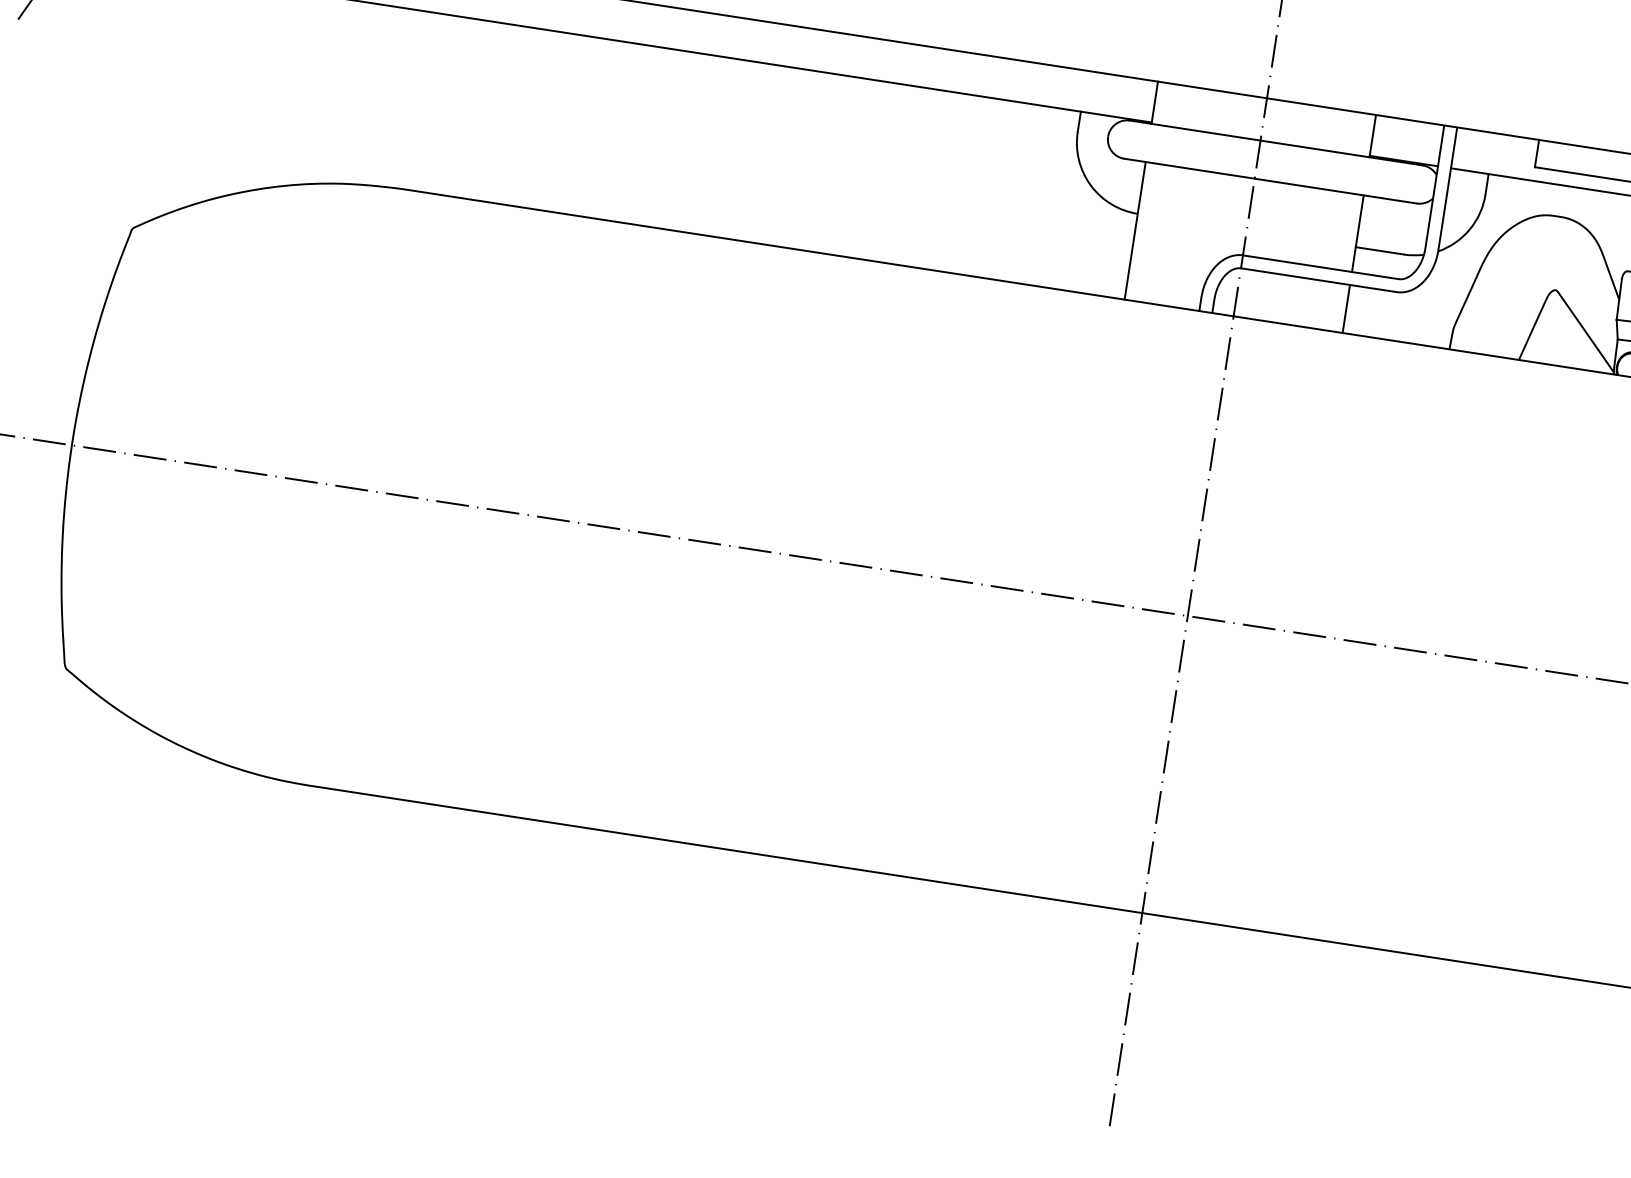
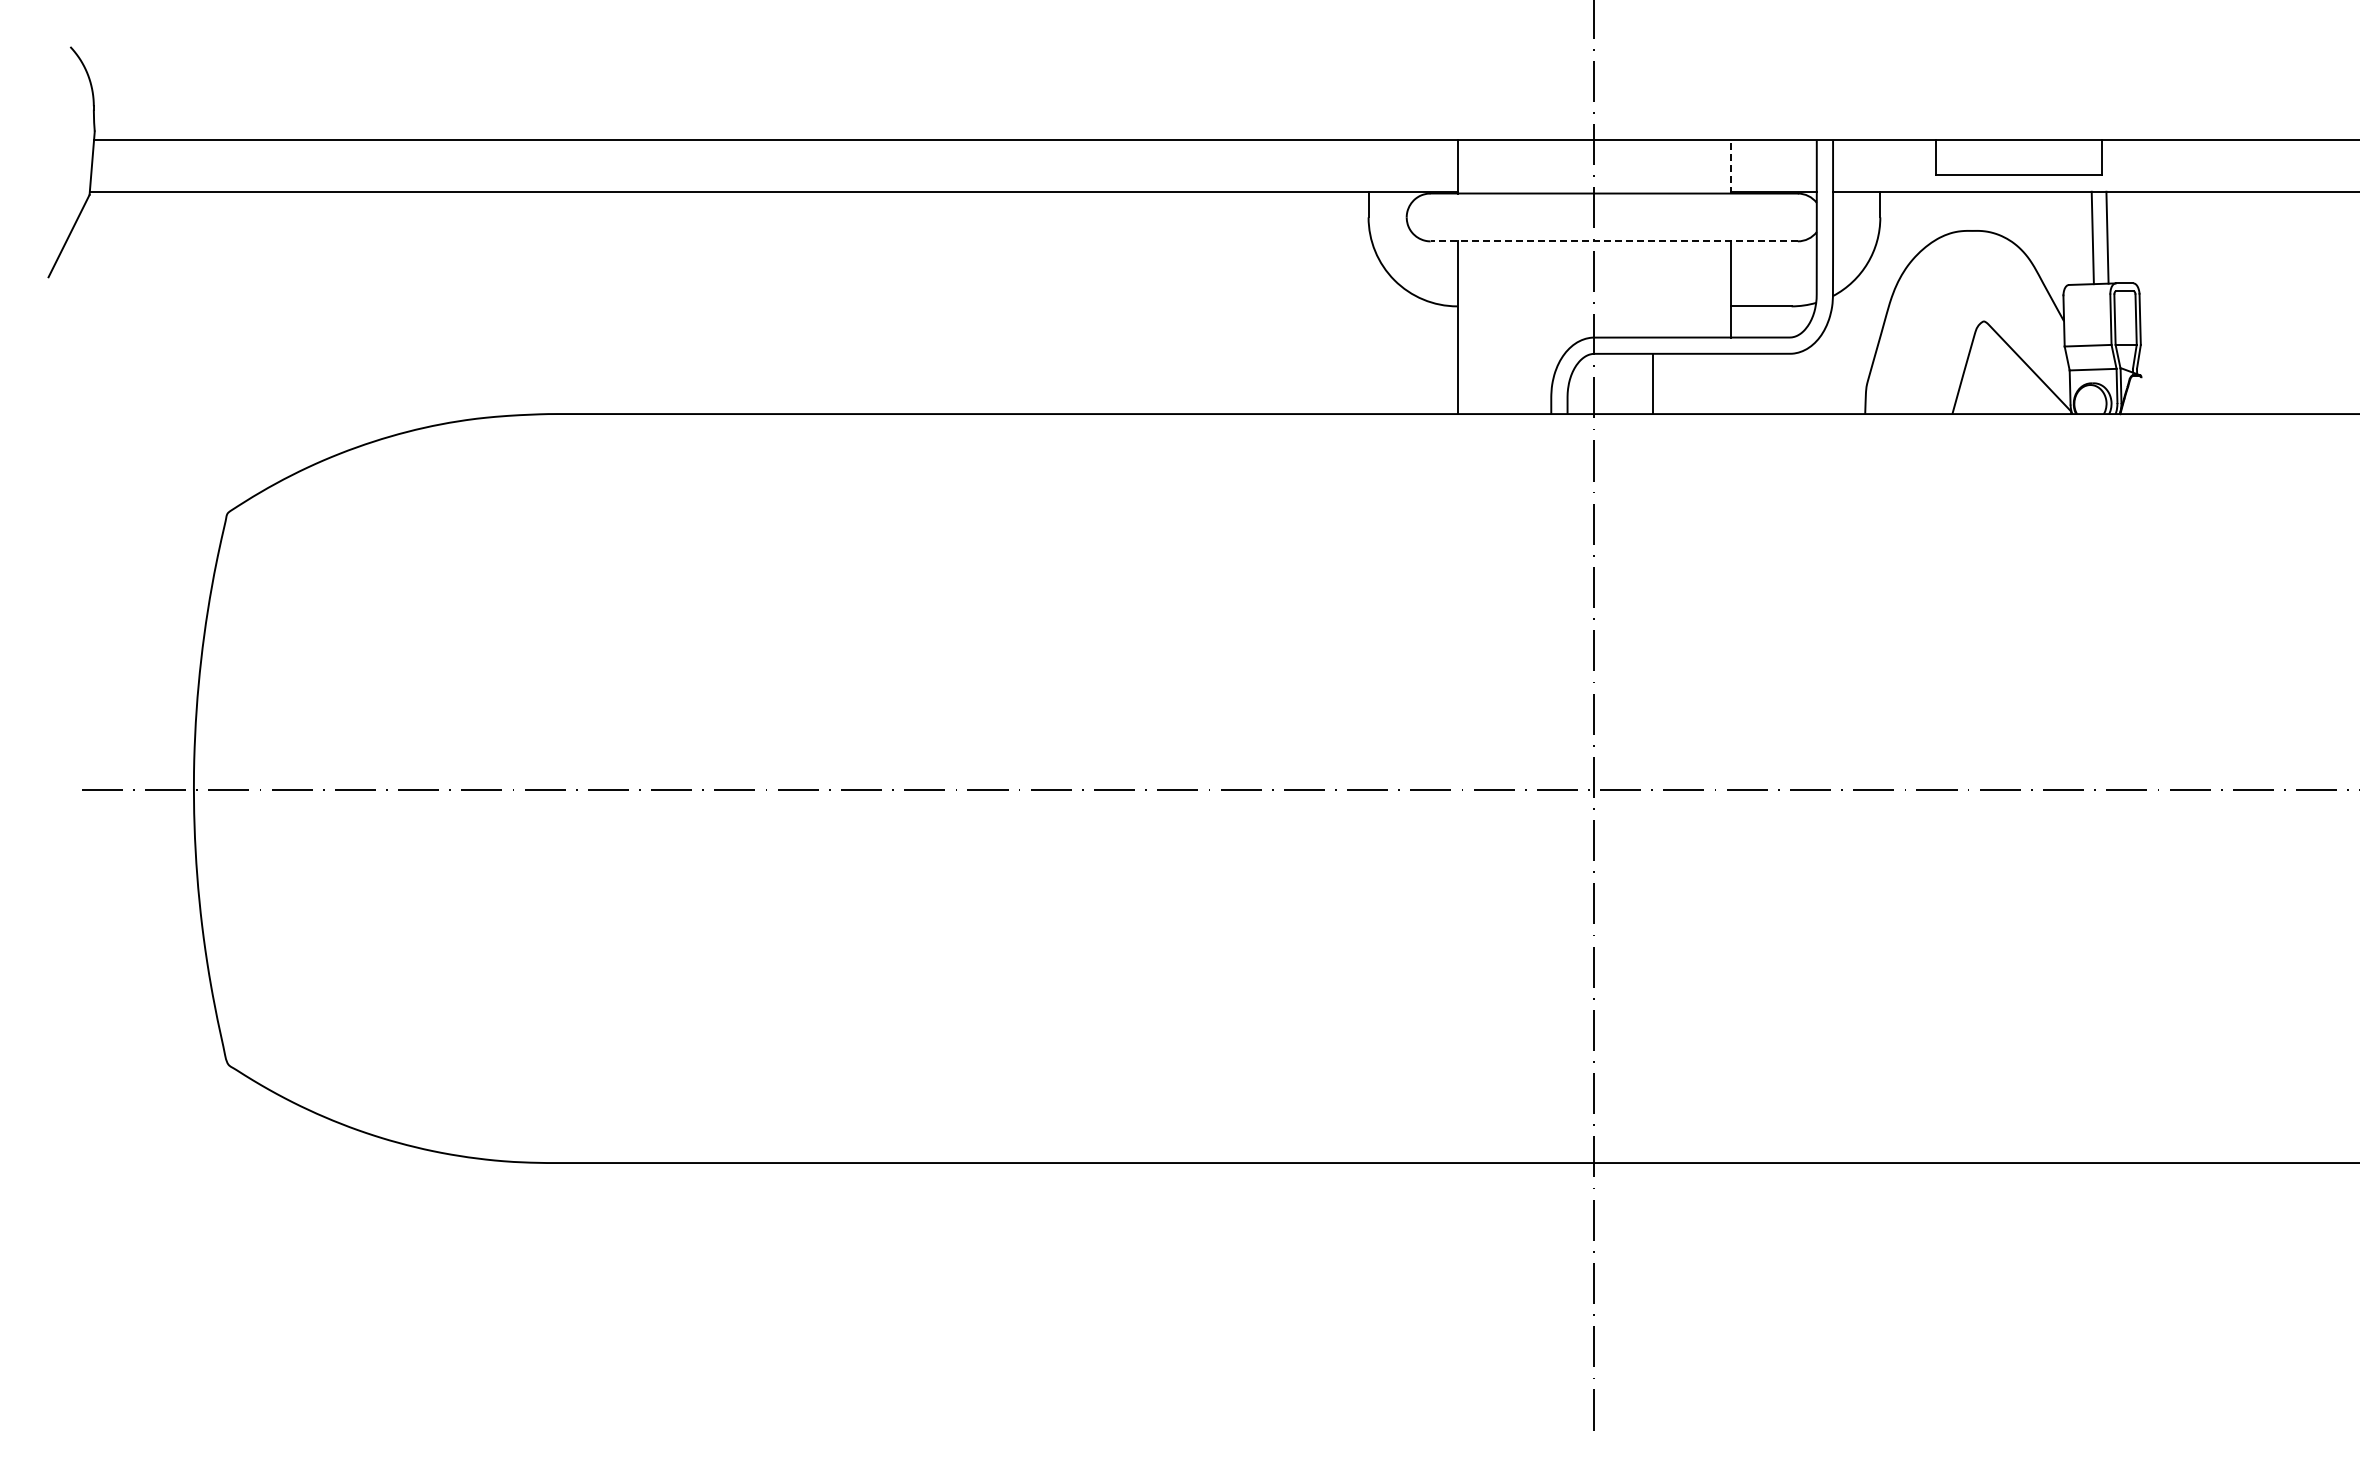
line: (1373, 136) -> (1731, 167), solid -> dashed
line: (1270, 181) -> (1614, 241), solid -> dashed
line: (1346, 308) -> (1653, 383), moved

